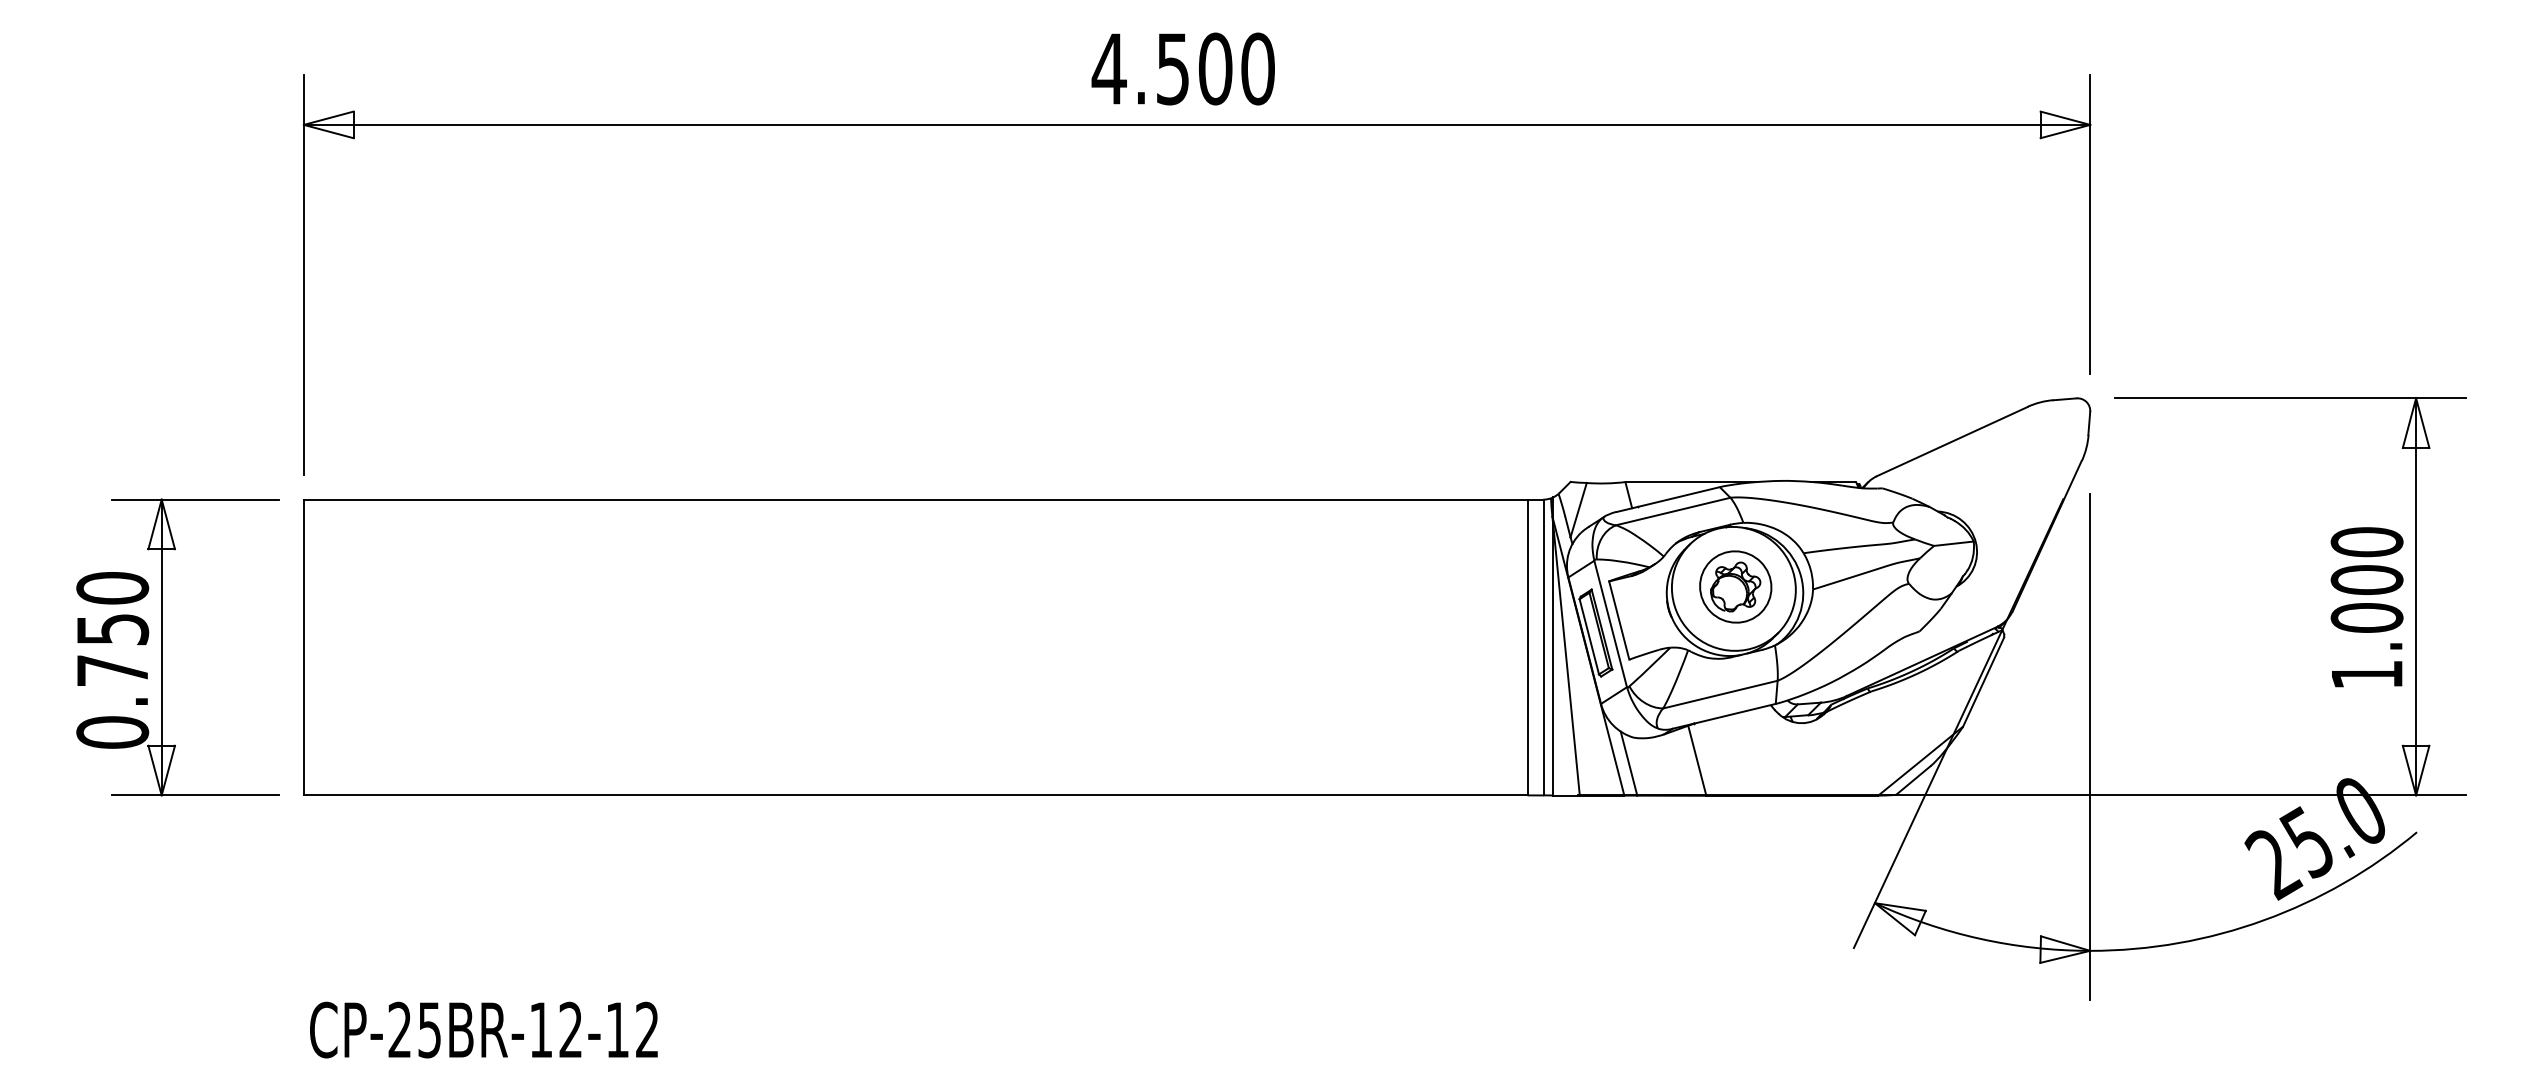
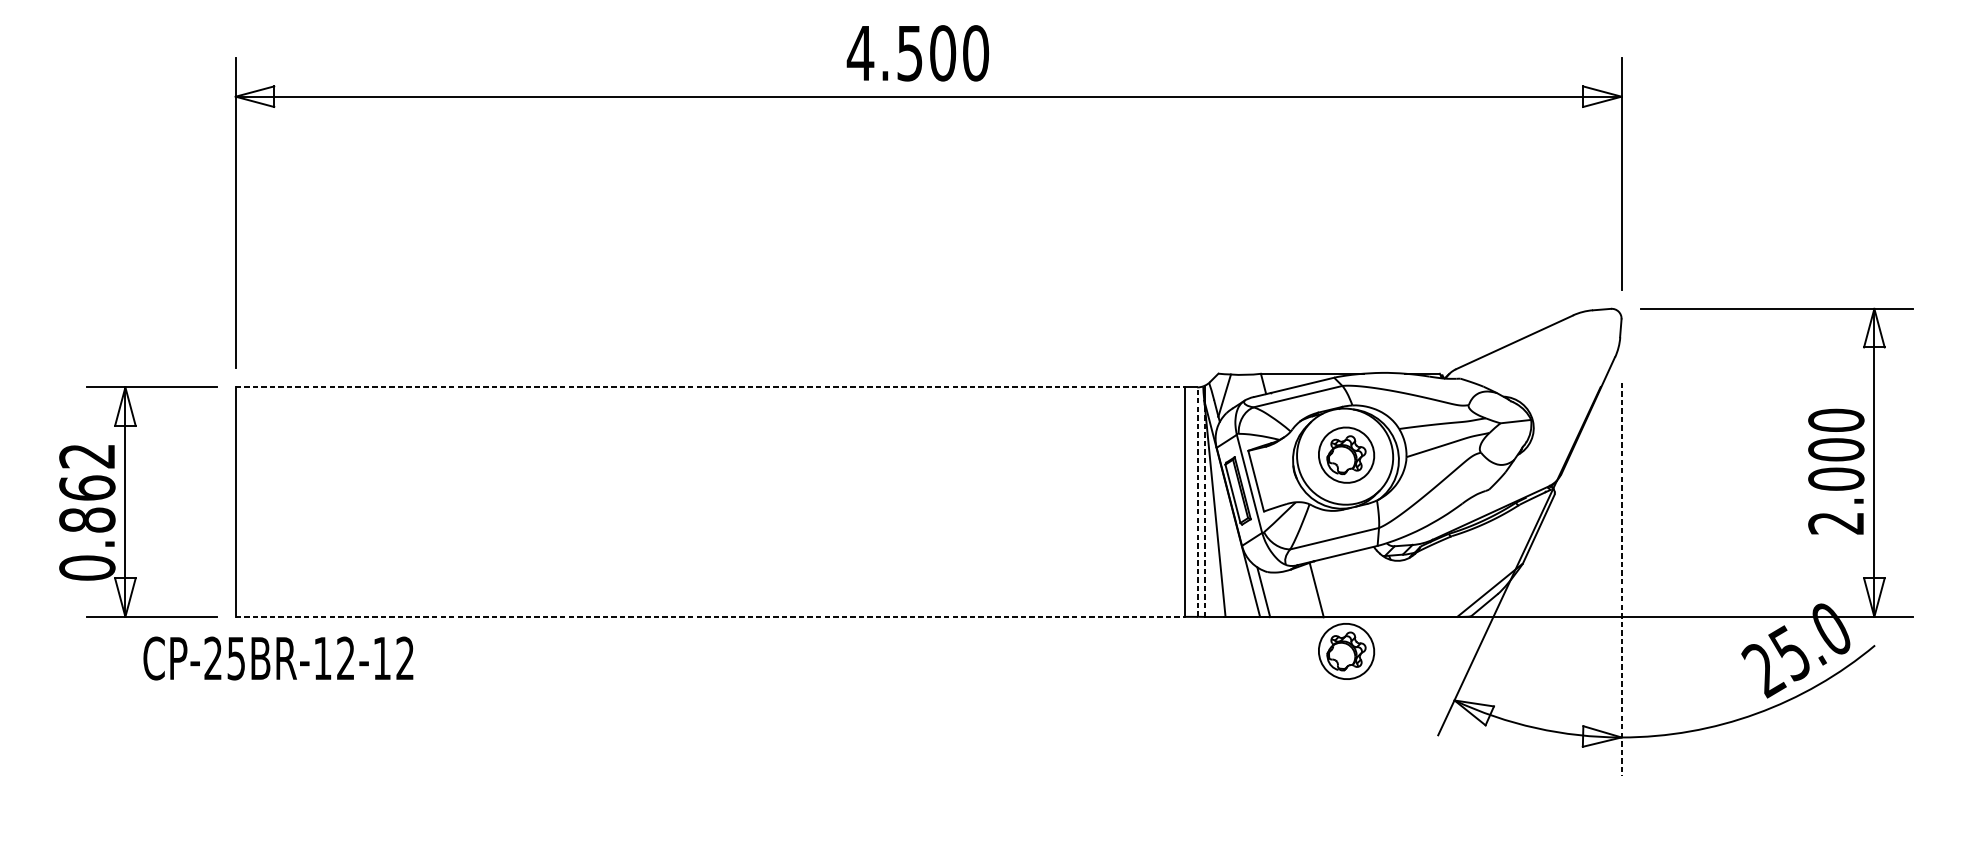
line: (915, 499) -> (710, 387), solid -> dashed
text: (112, 629) -> (87, 488), 0.750 -> 0.862
line: (1544, 647) -> (1198, 502), solid -> dashed
line: (1552, 657) -> (1204, 509), solid -> dashed
text: (2366, 675) -> (1835, 523), 1.000 -> 2.000
line: (2090, 747) -> (1621, 579), solid -> dashed
line: (915, 795) -> (710, 616), solid -> dashed
part: (1735, 839) -> (1346, 651), added
text: (483, 1029) -> (278, 658), moved

